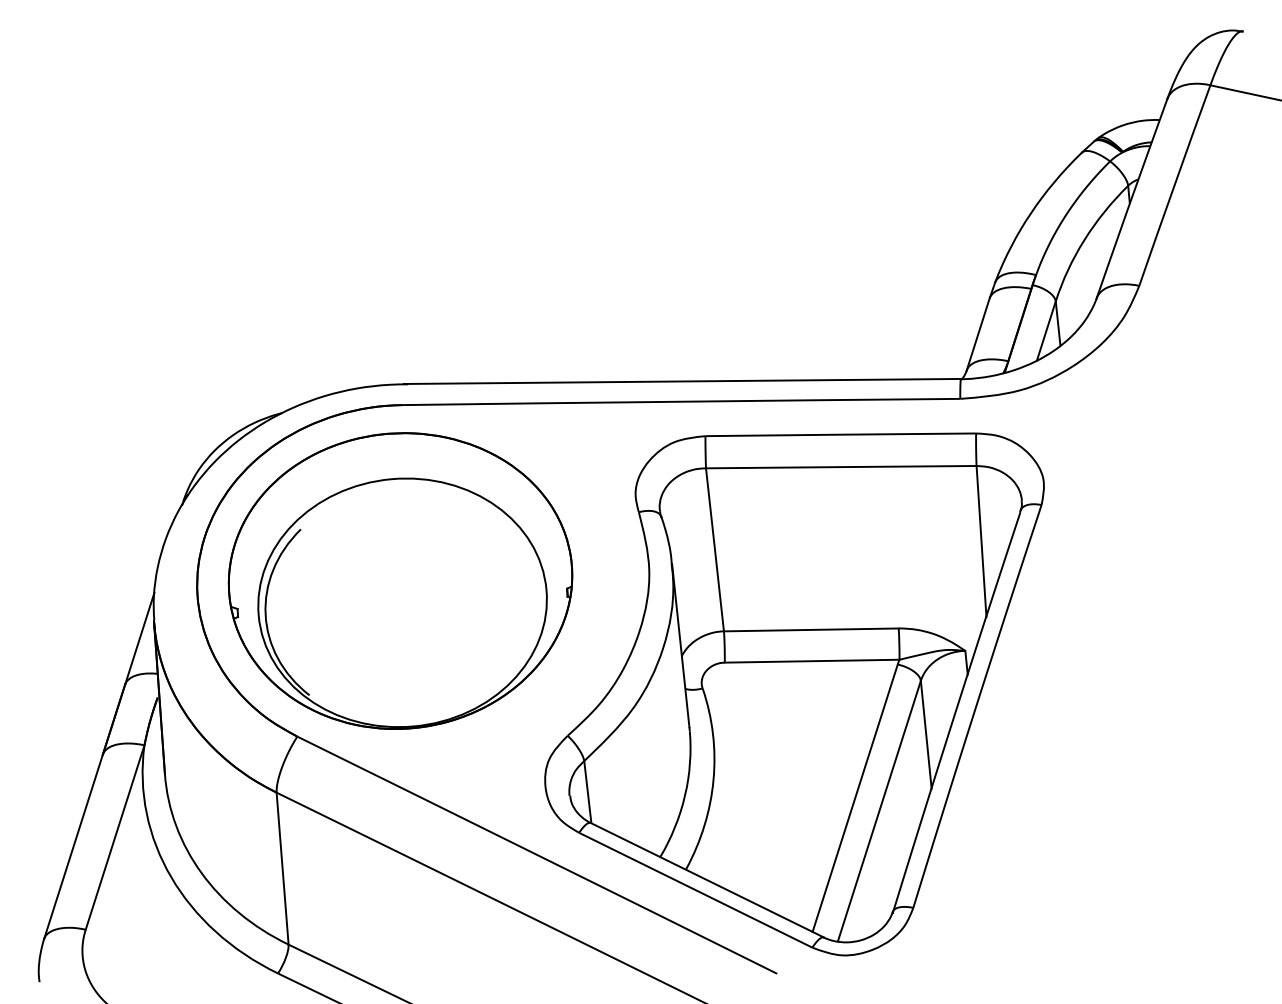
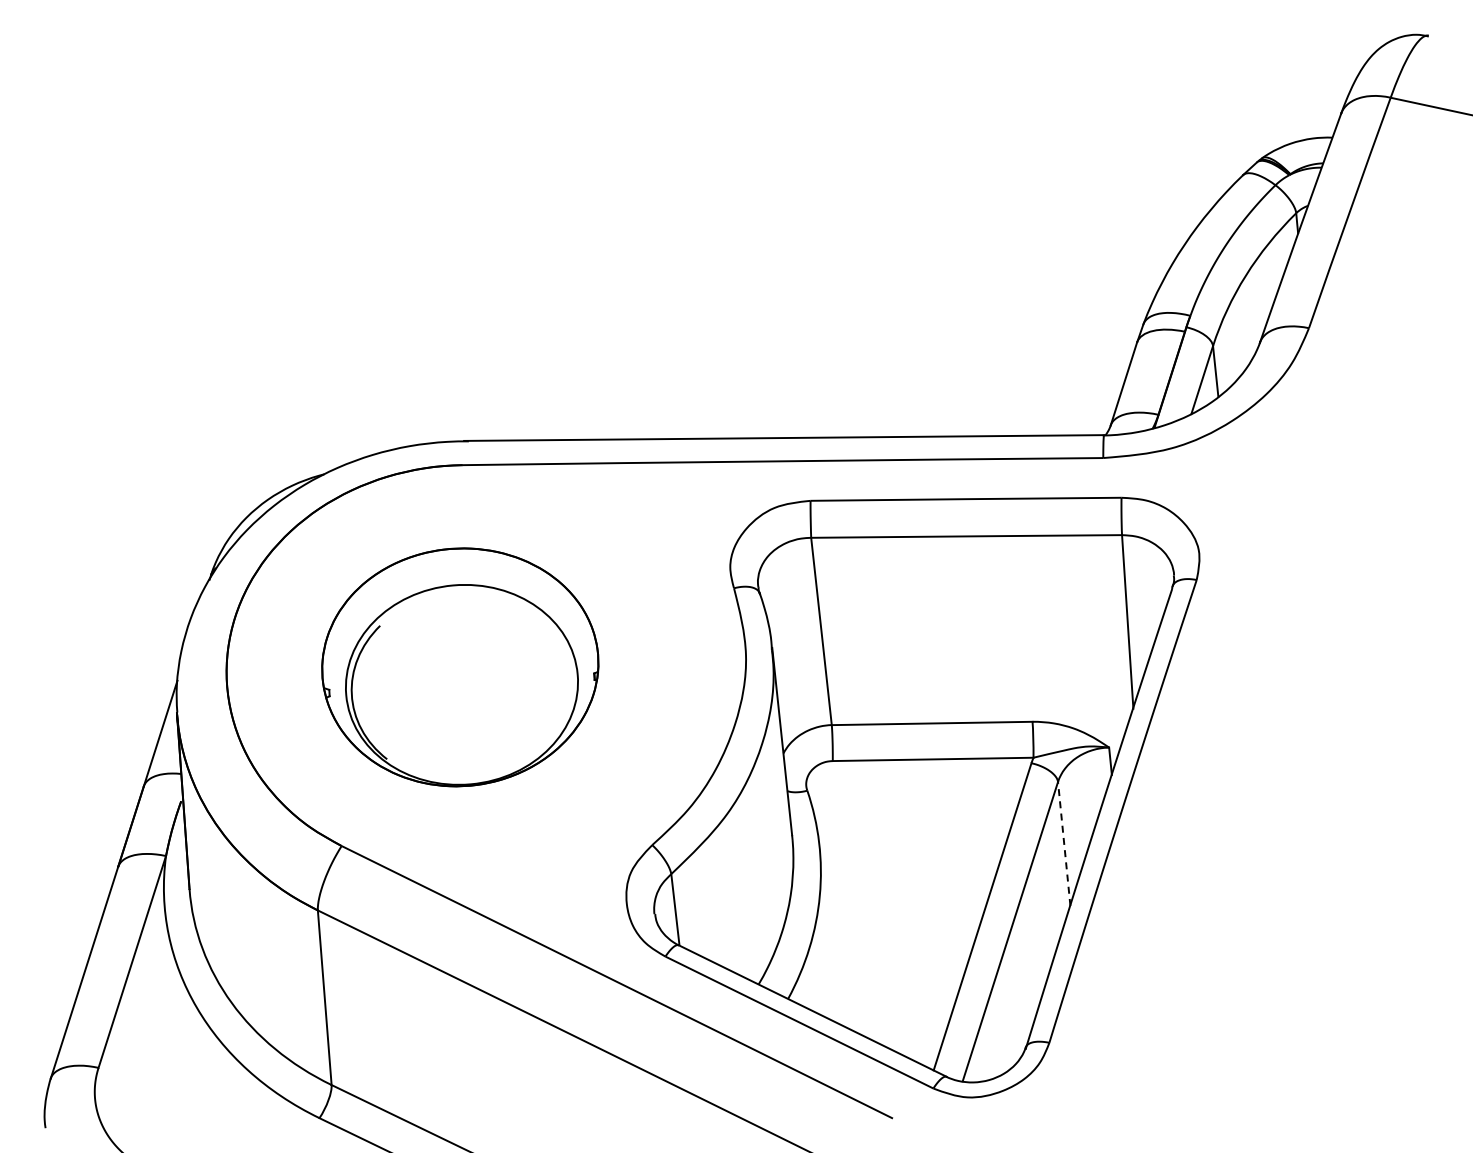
part: (400, 581) -> (460, 667), size x0.7
line: (926, 734) -> (1064, 843), solid -> dashed

